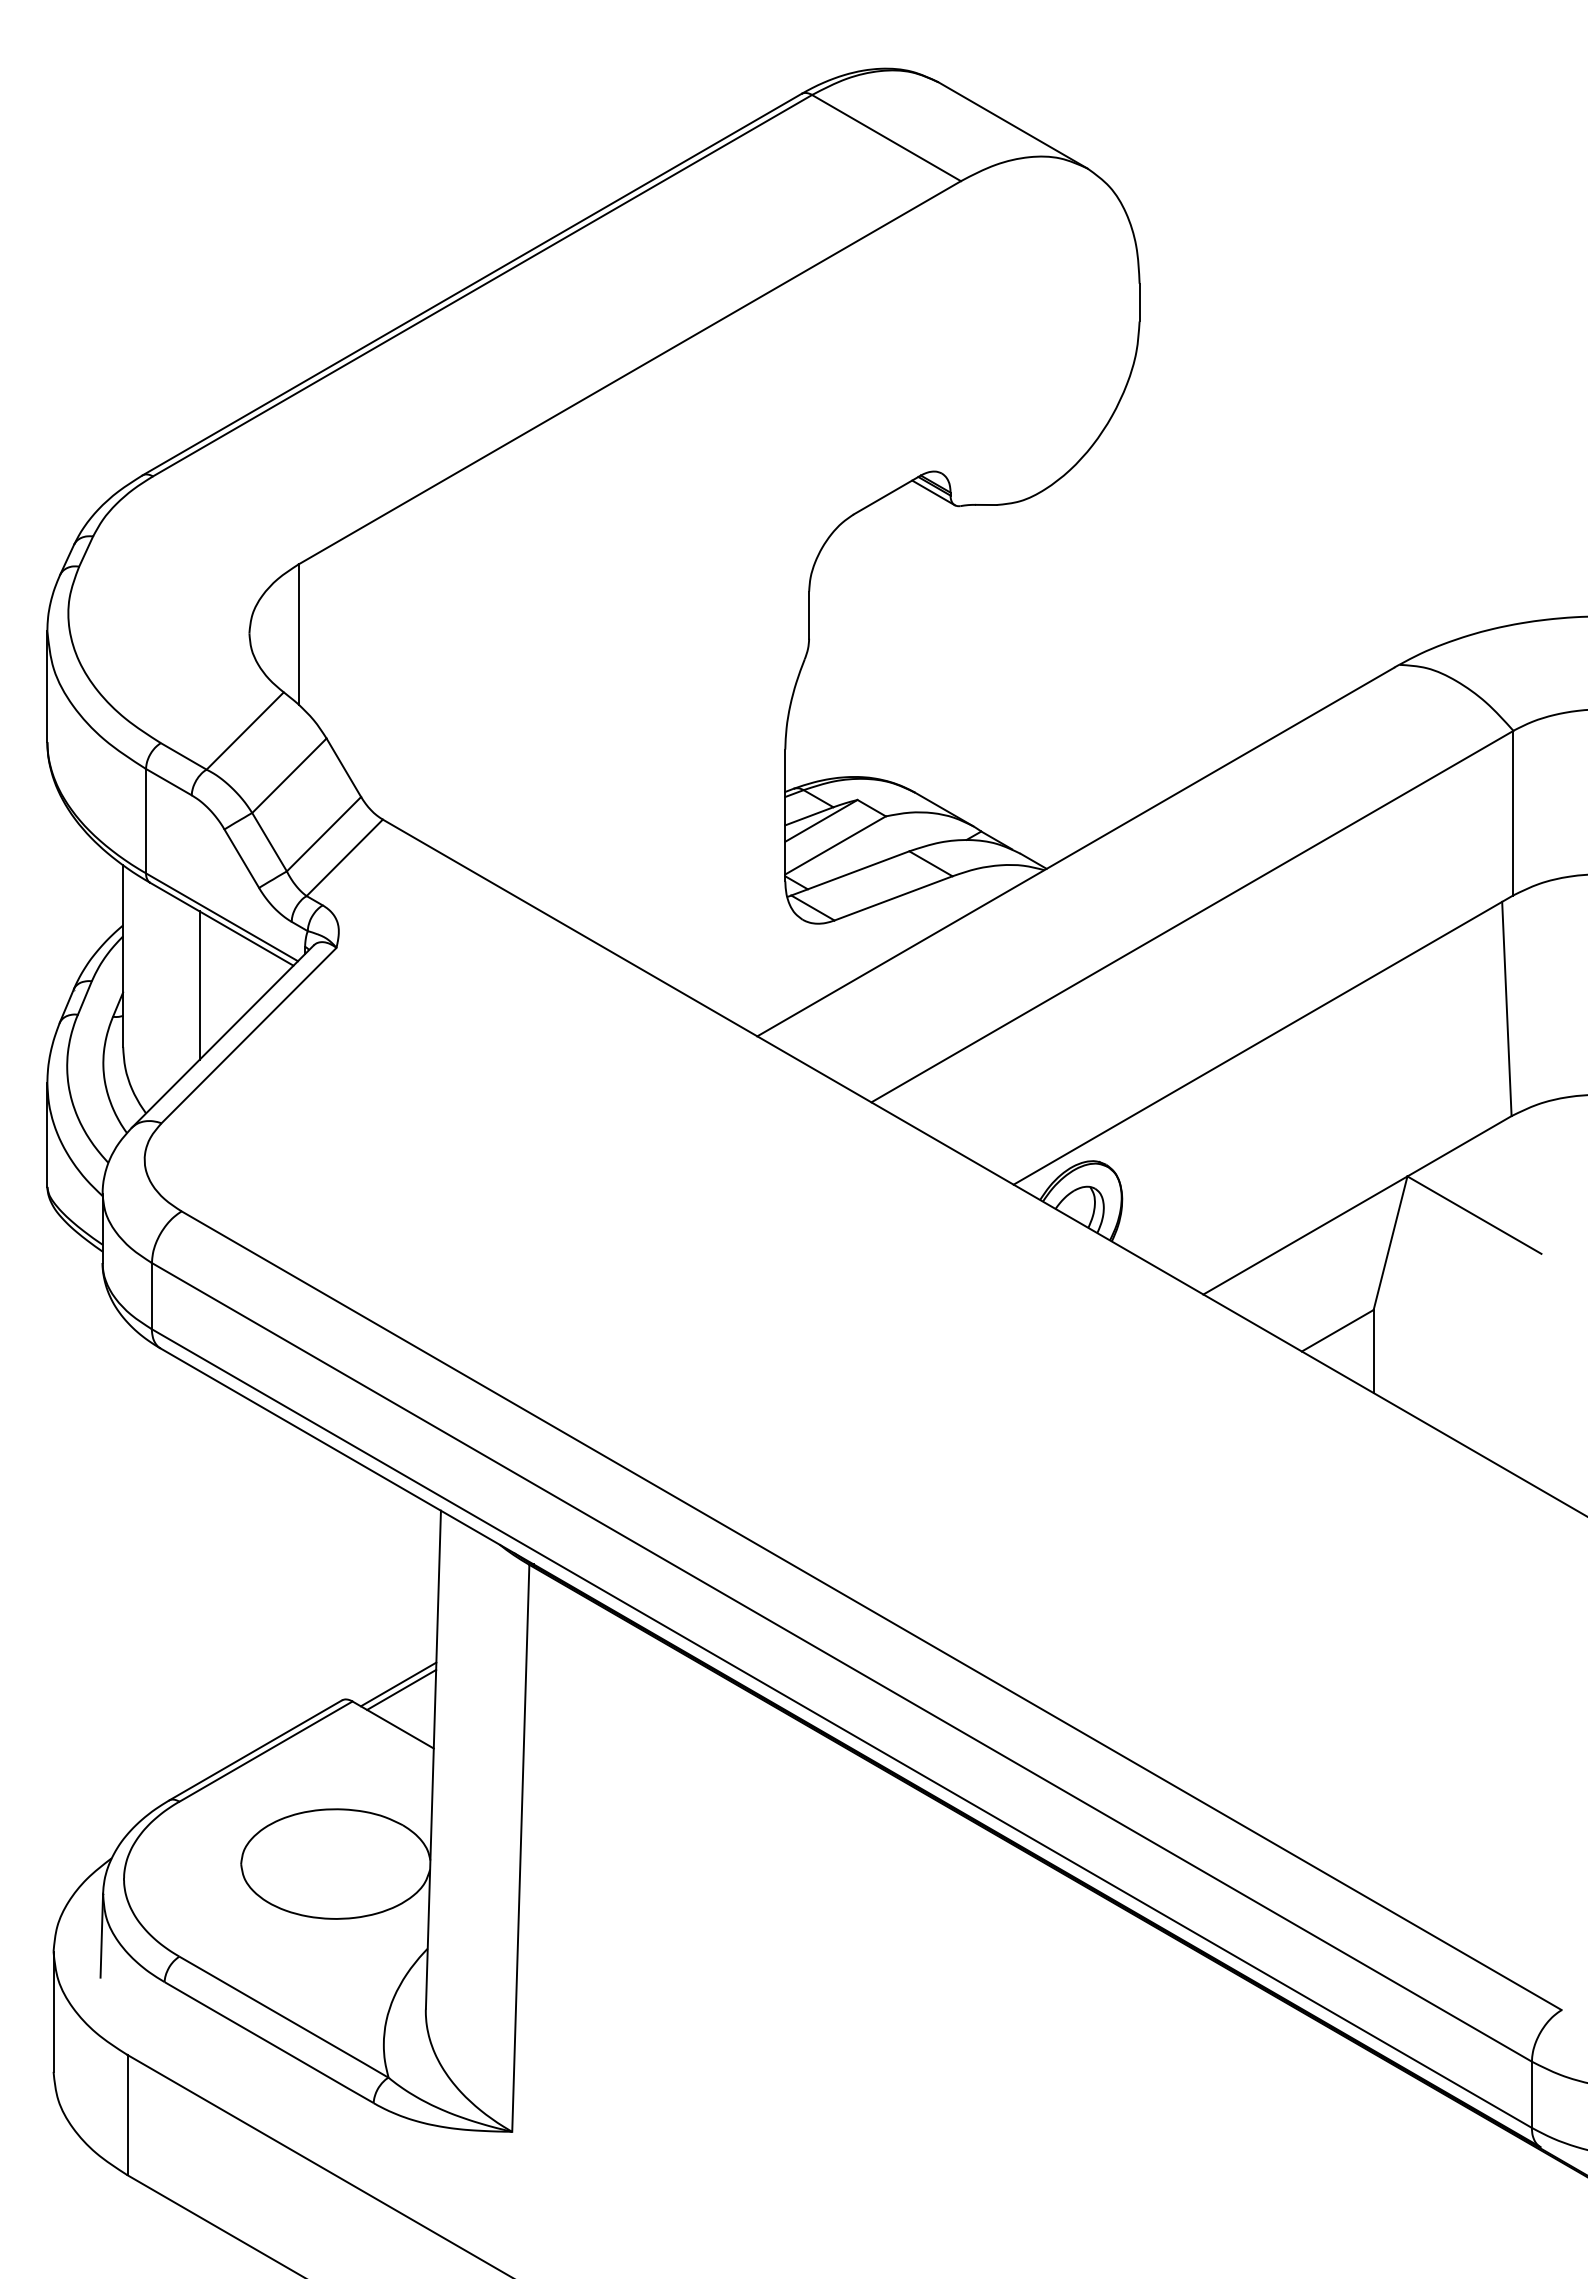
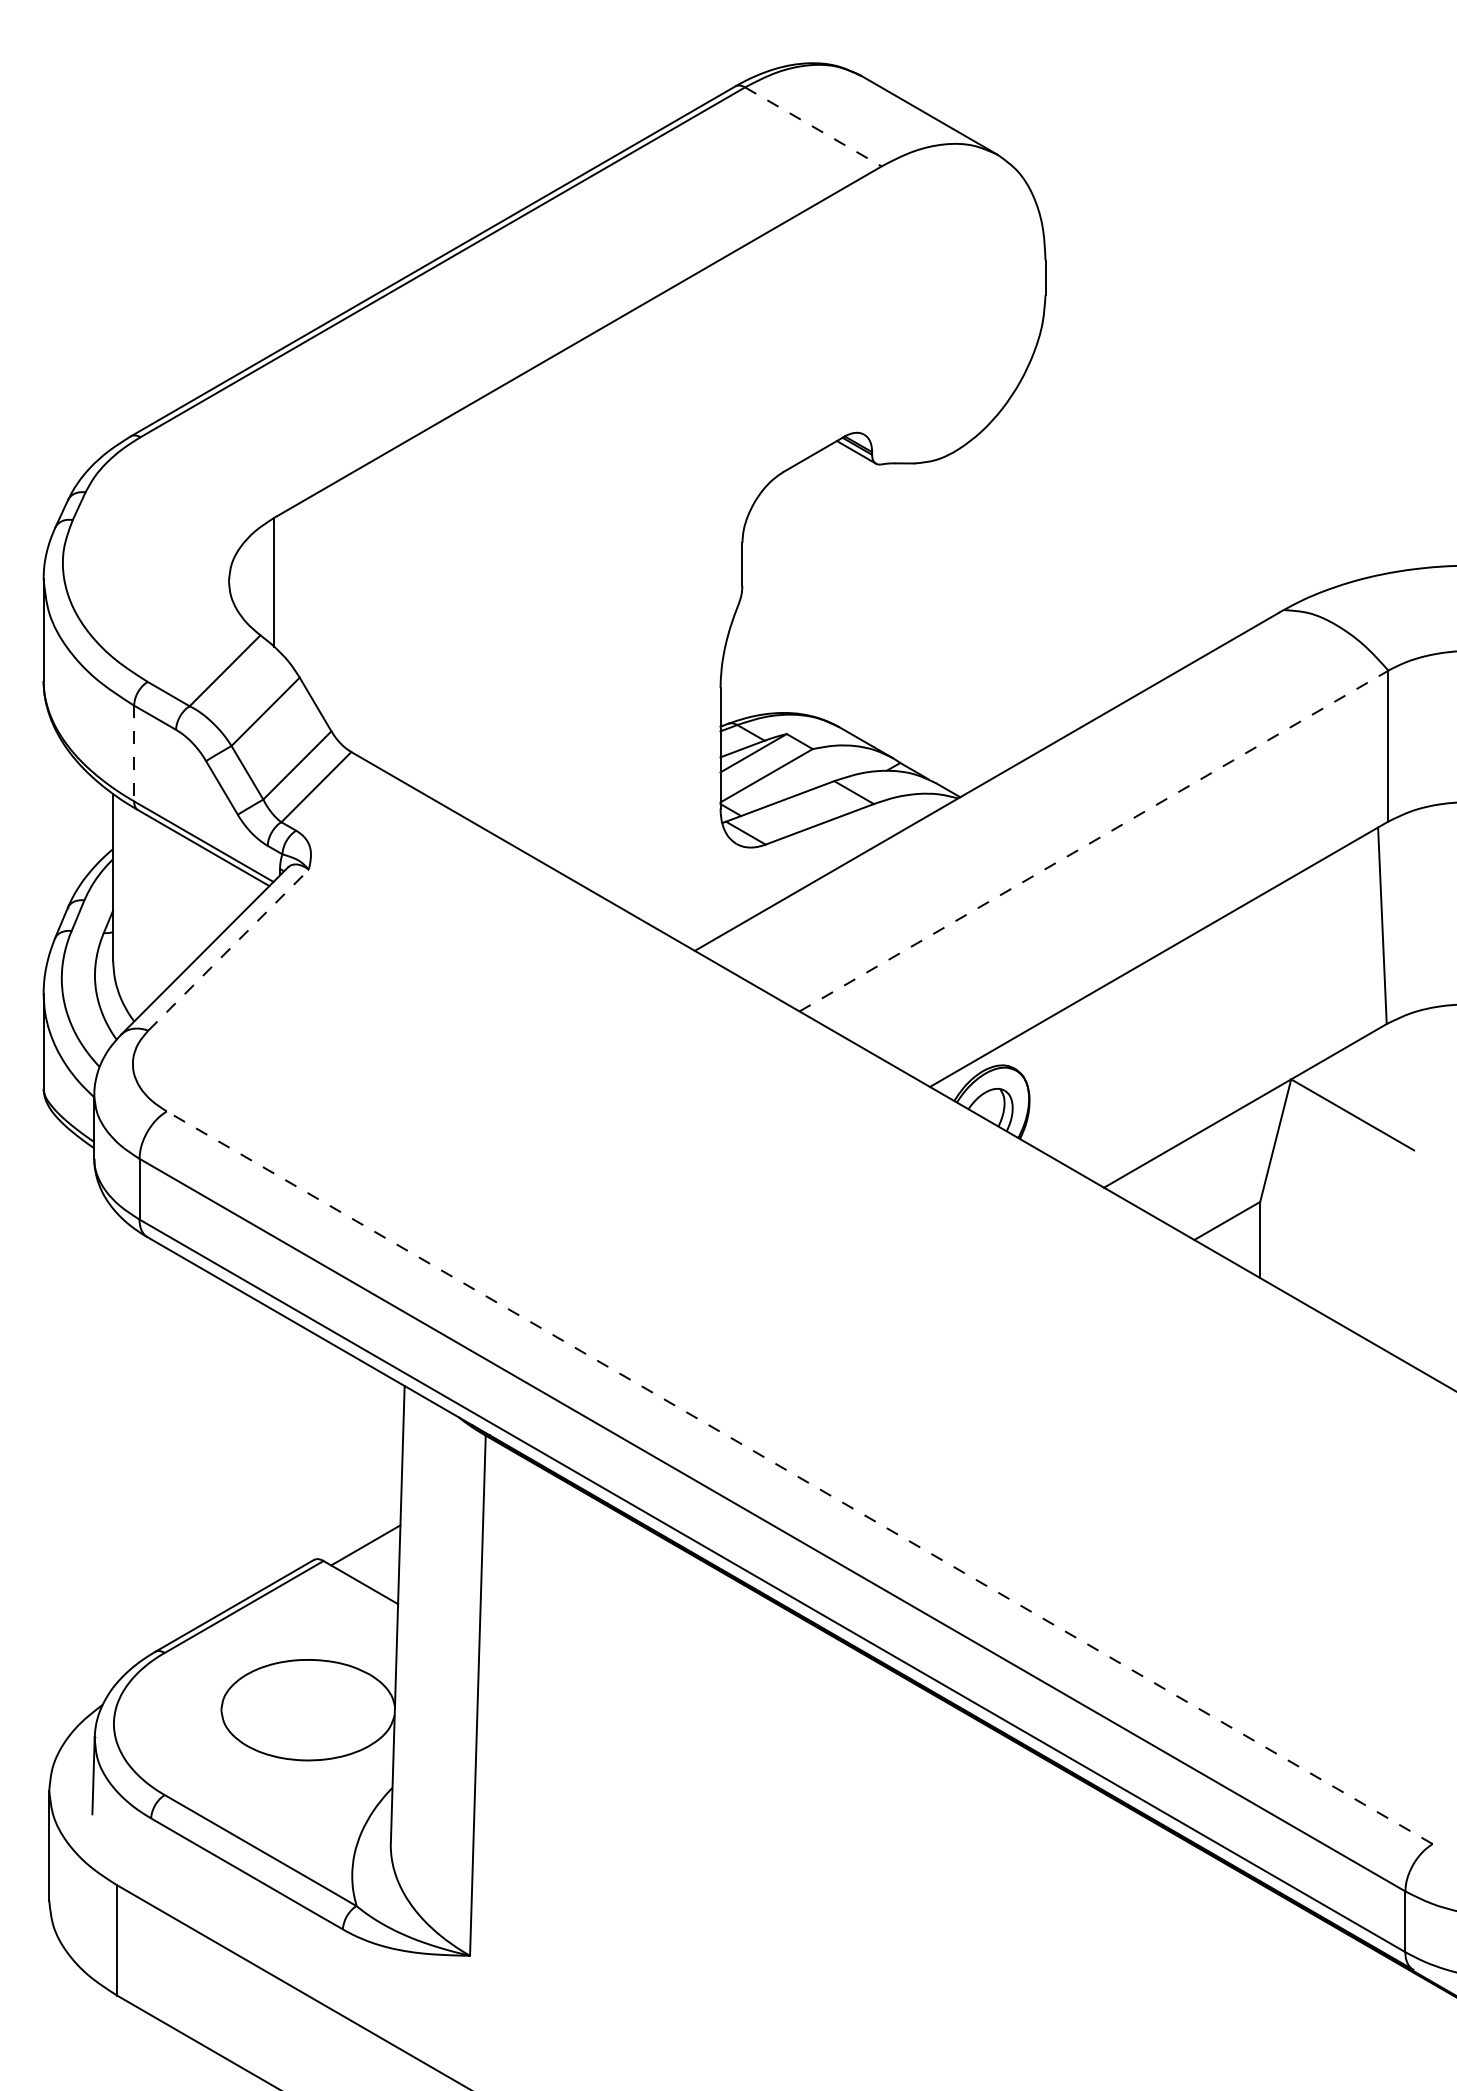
line: (886, 138) -> (813, 127), solid -> dashed
line: (146, 821) -> (134, 753), solid -> dashed
line: (1192, 916) -> (1094, 840), solid -> dashed
line: (199, 985) -> (183, 904), removed
line: (249, 1035) -> (229, 950), solid -> dashed
line: (871, 1610) -> (799, 1477), solid -> dashed
line: (401, 1689) -> (368, 1550), removed

